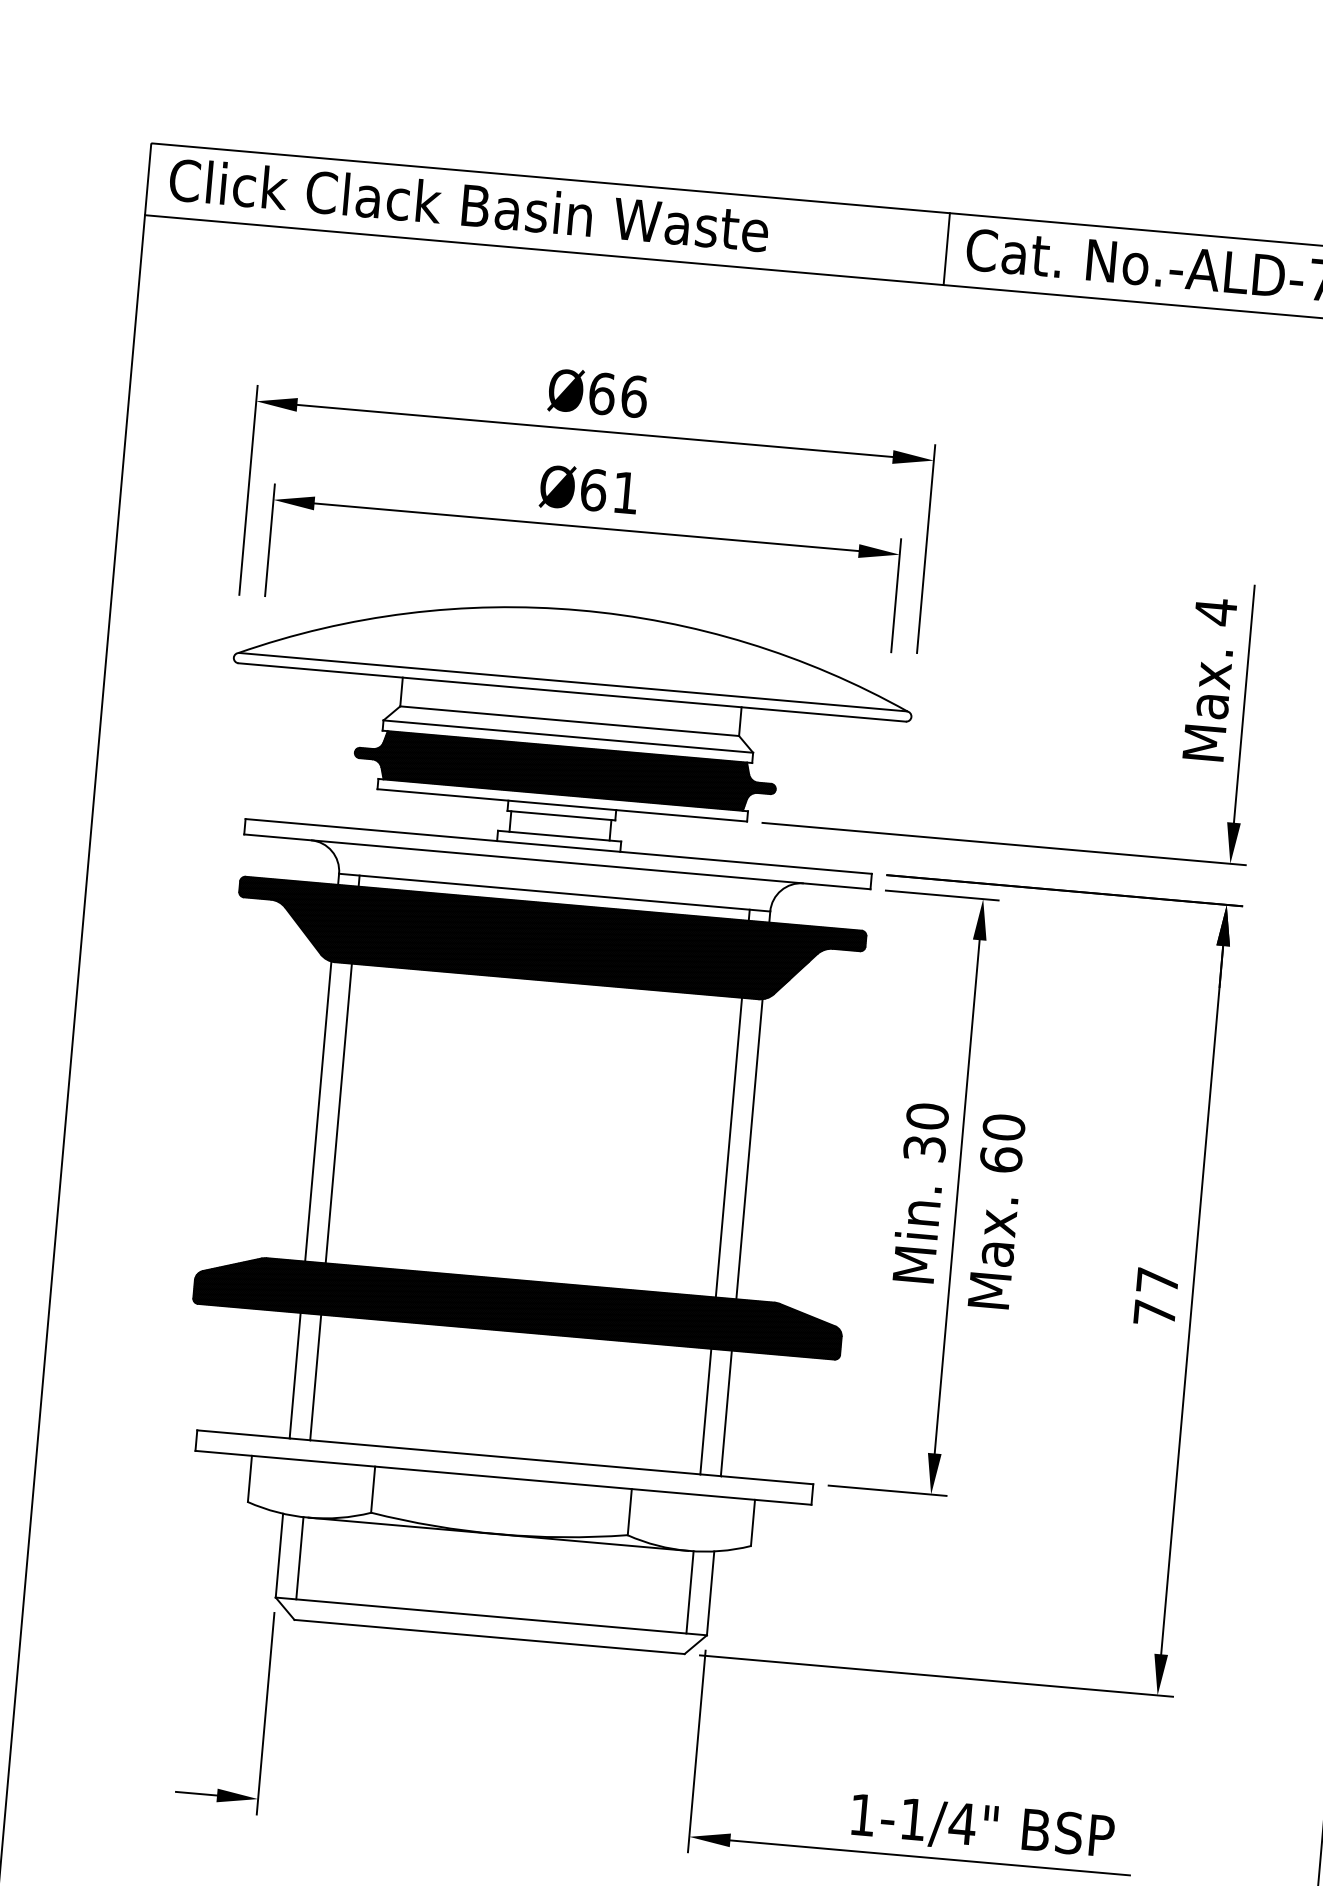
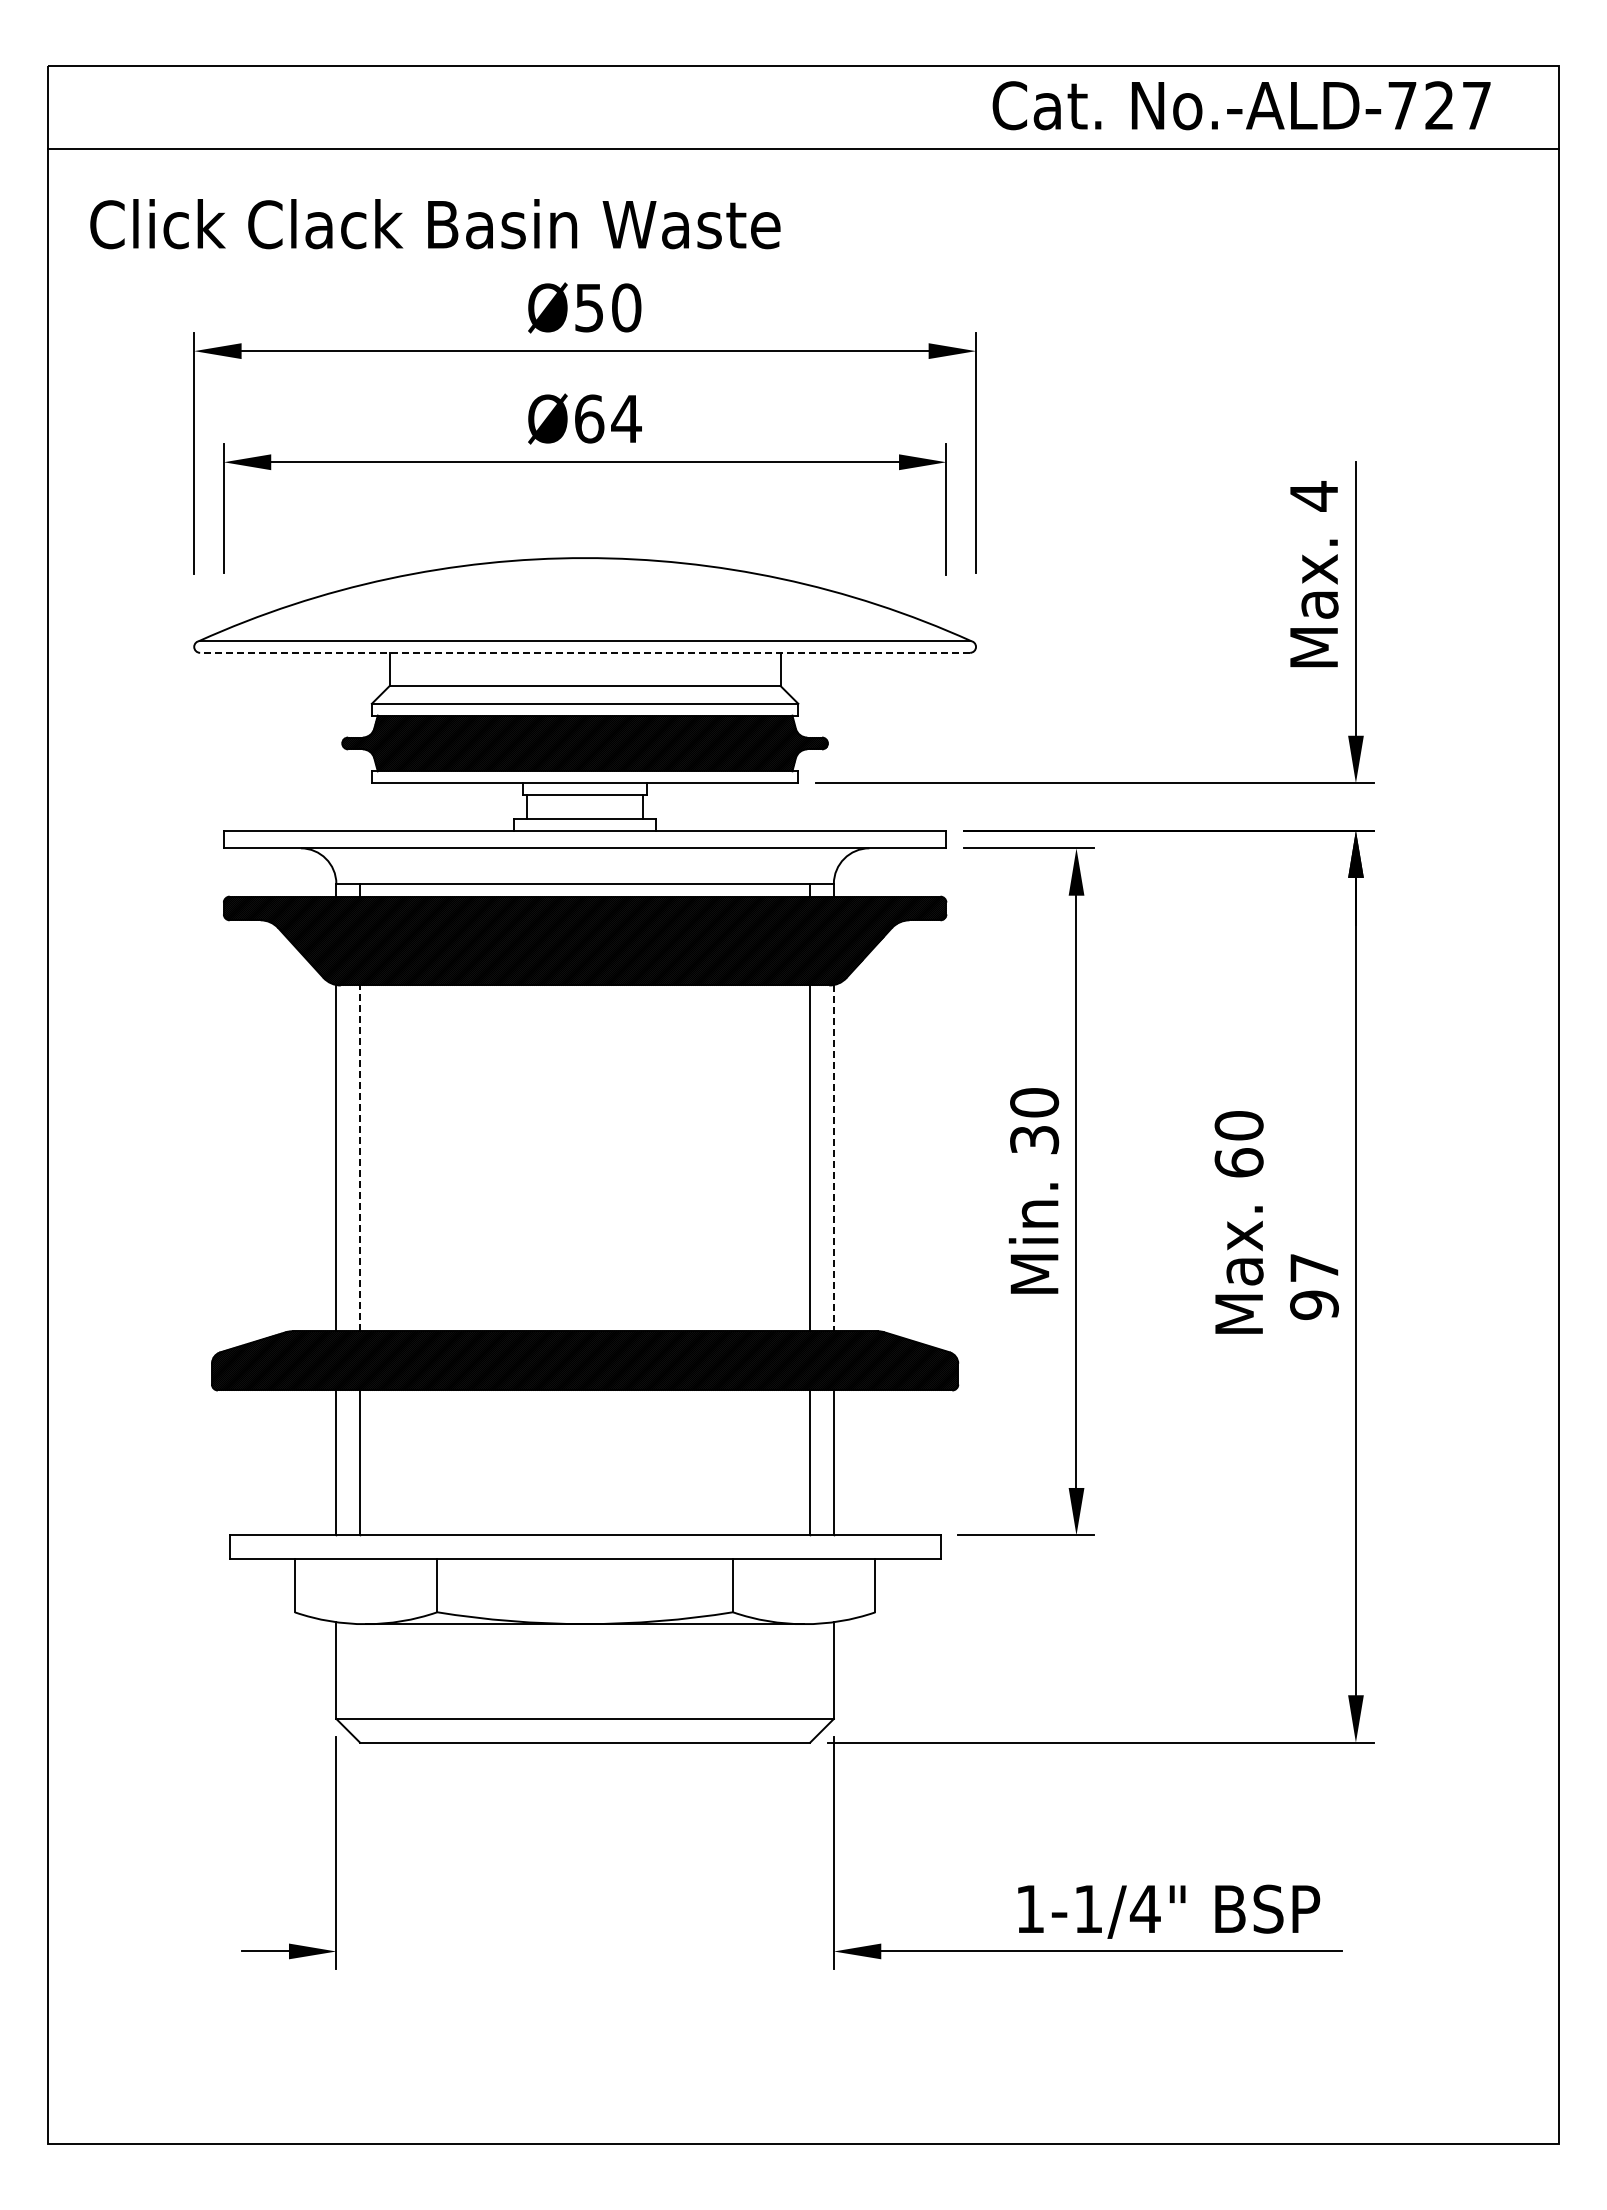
text: (469, 205) -> (435, 224), moved
line: (946, 248) -> (969, 107), removed
text: (618, 394) -> (608, 307), Ø66 -> Ø50
text: (625, 492) -> (626, 418), Ø61 -> Ø64
line: (572, 692) -> (585, 652), solid -> dashed
line: (339, 1113) -> (360, 1158), solid -> dashed
line: (749, 1149) -> (833, 1158), solid -> dashed
text: (996, 1211) -> (1238, 1222), moved
text: (1154, 1313) -> (1314, 1305), 77 -> 97
line: (300, 1558) -> (360, 1671), removed
line: (690, 1592) -> (810, 1671), removed

